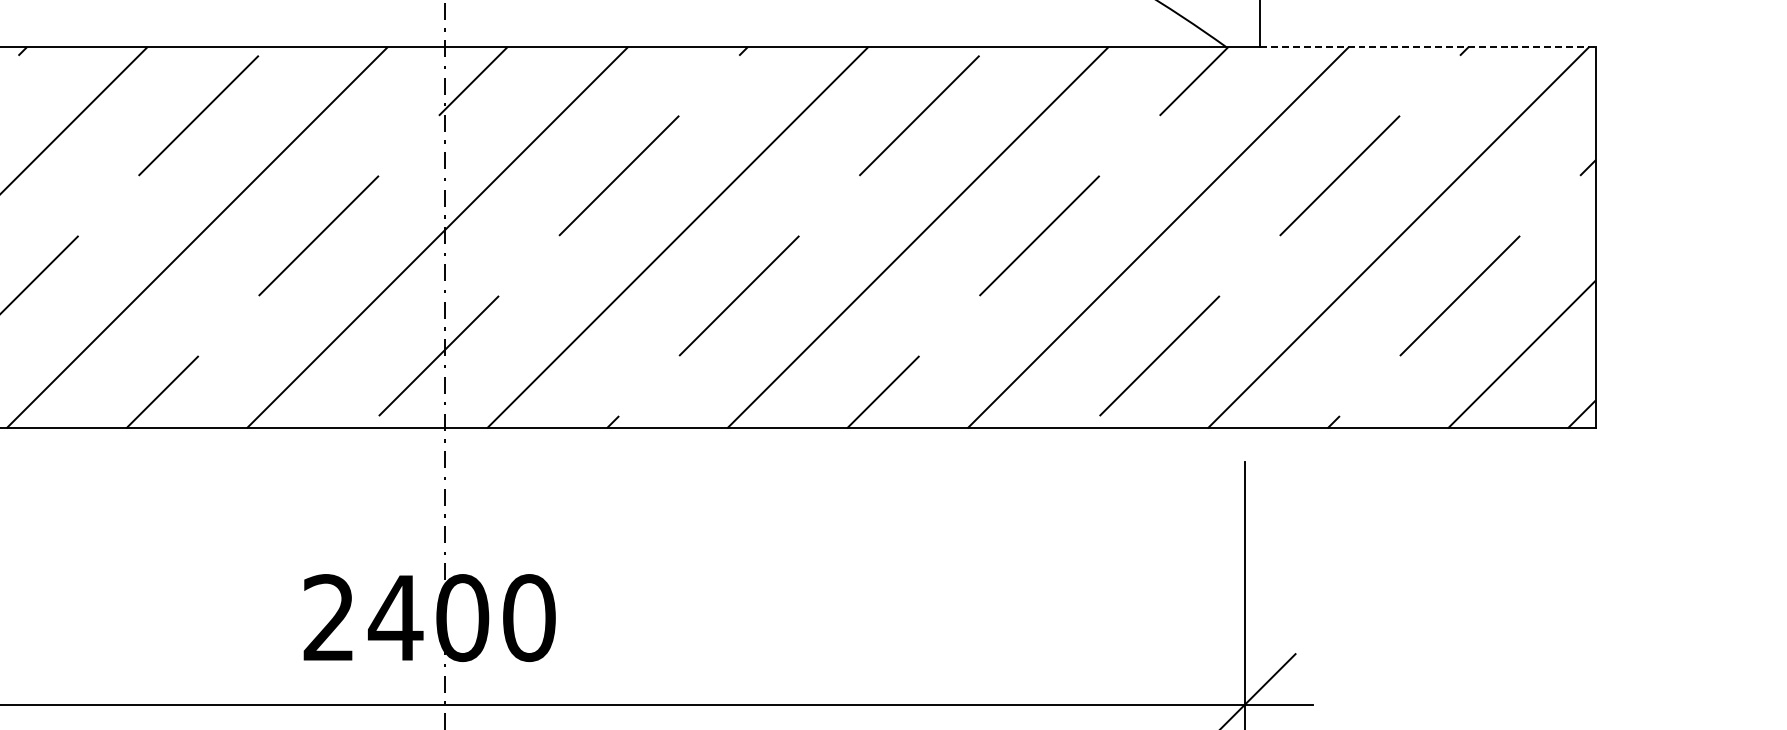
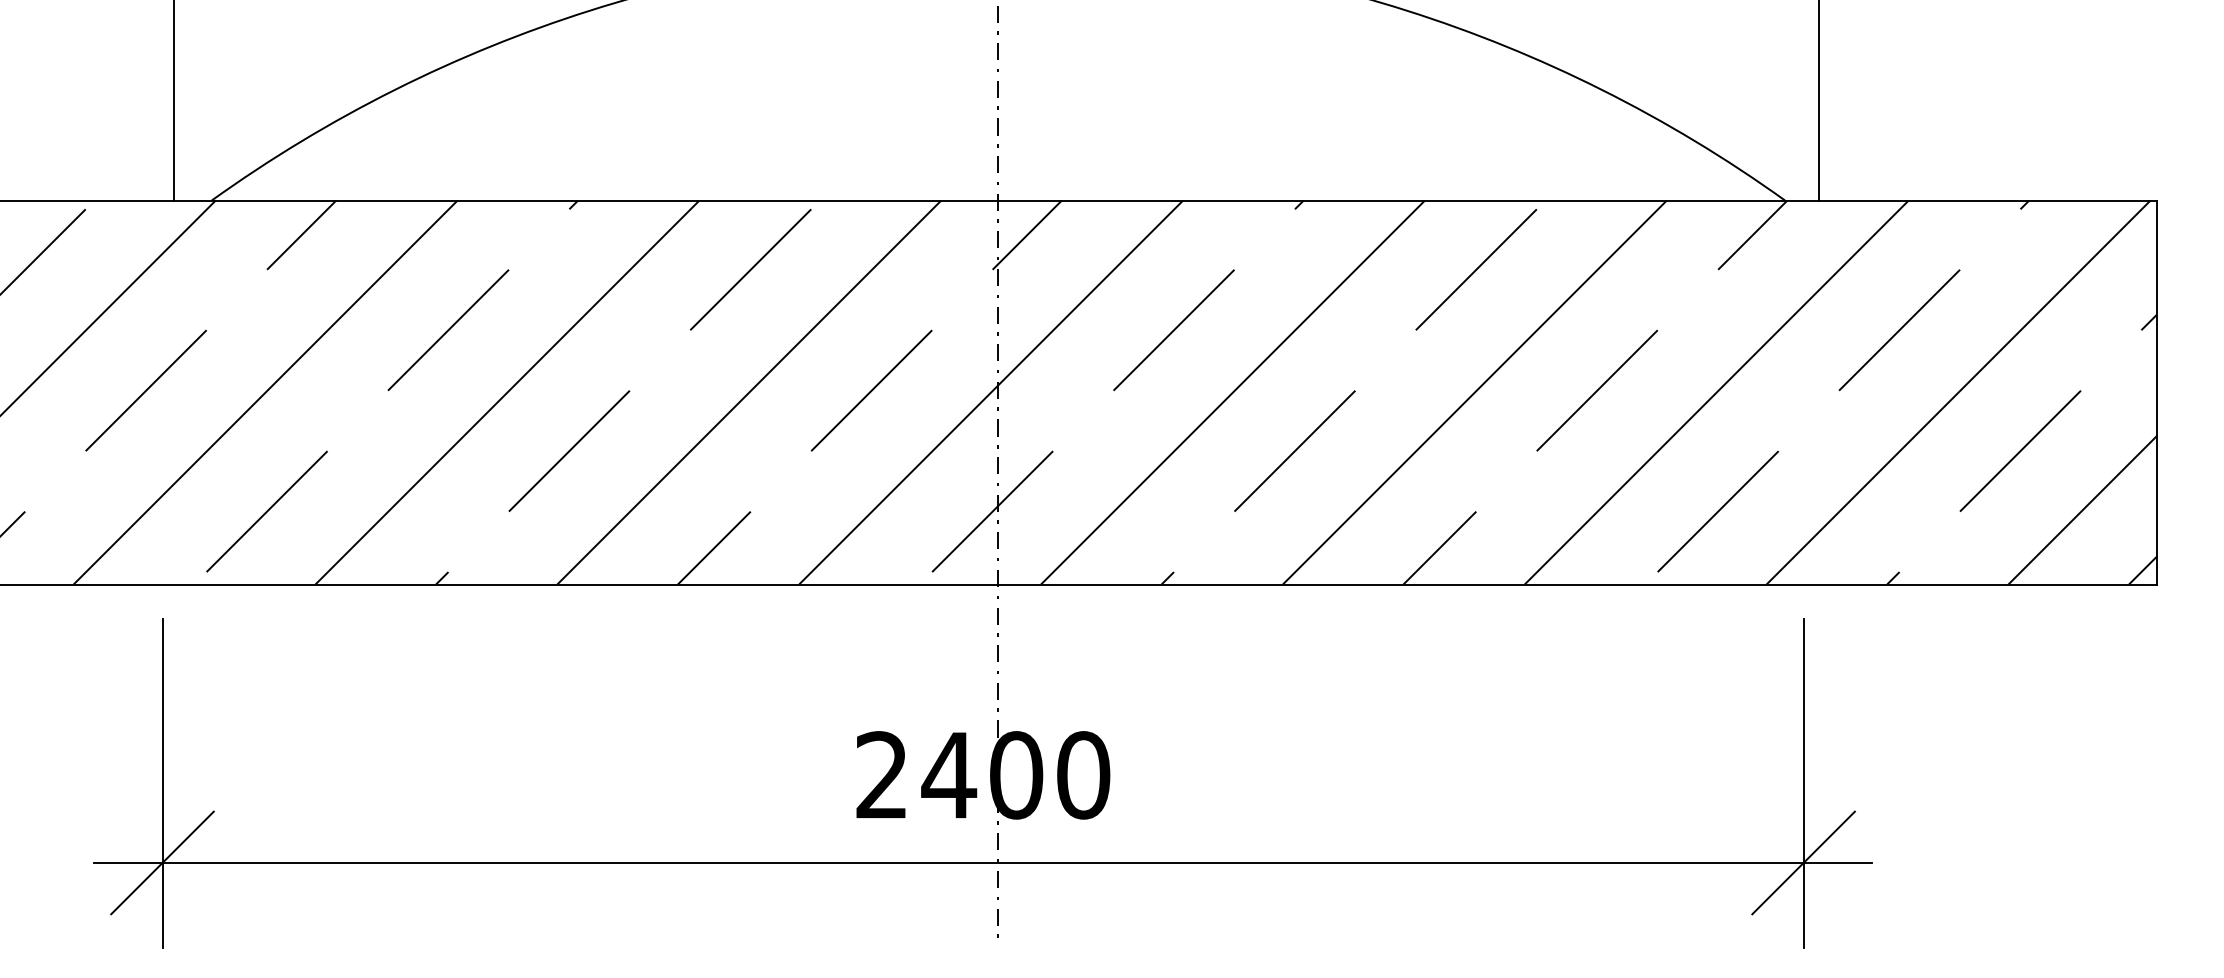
line: (1428, 46) -> (1988, 200), dashed -> solid

